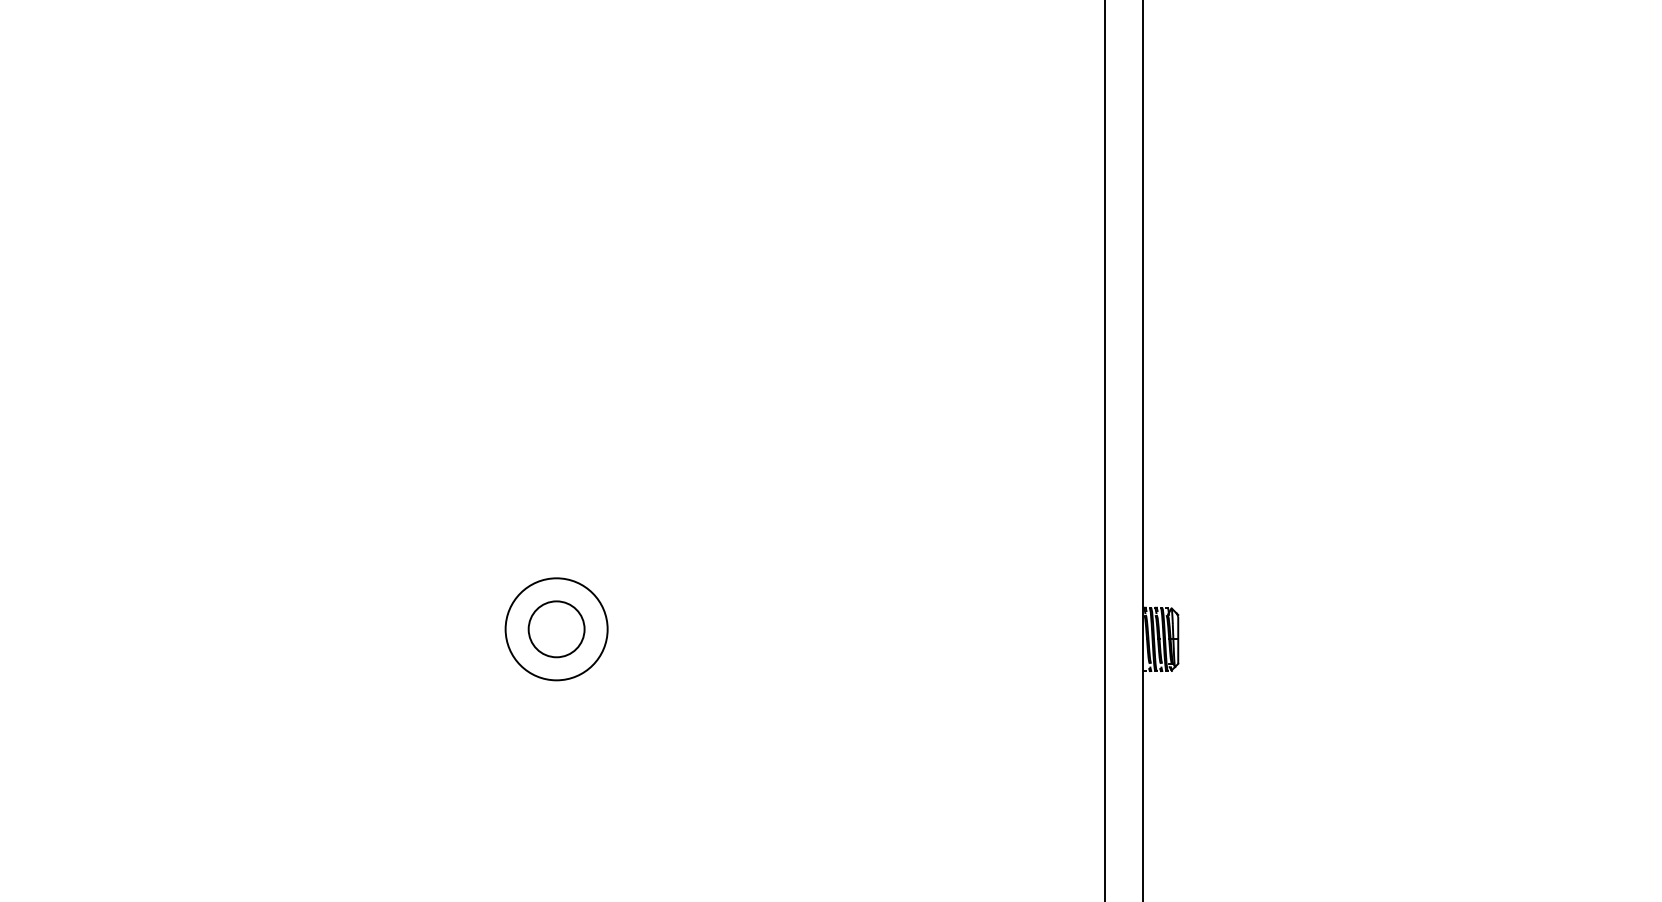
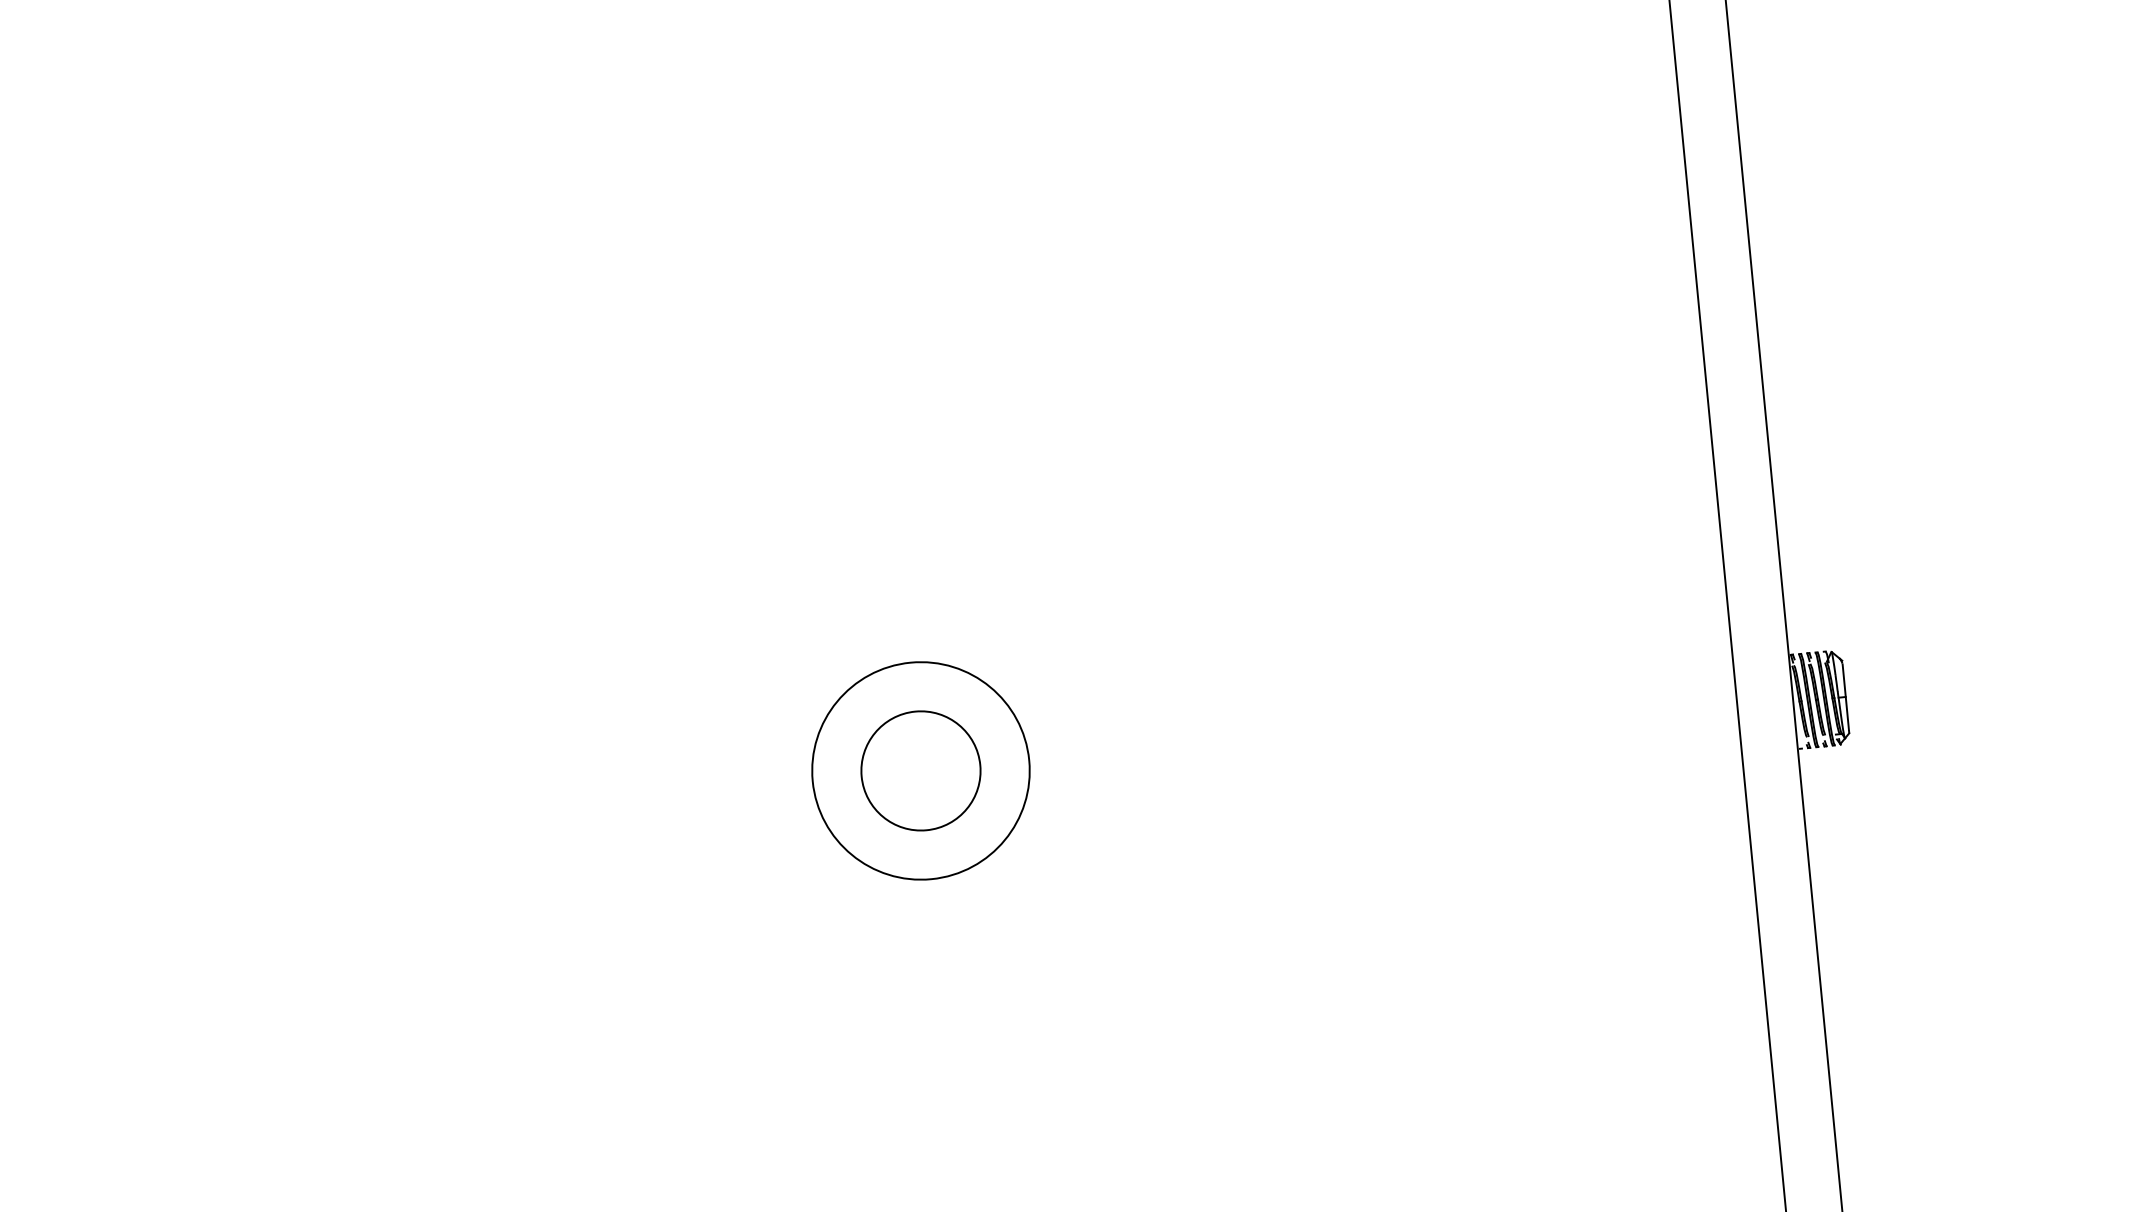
circle: (556, 629) -> (920, 771), size x1.43
circle: (556, 629) -> (920, 771), size x1.43

